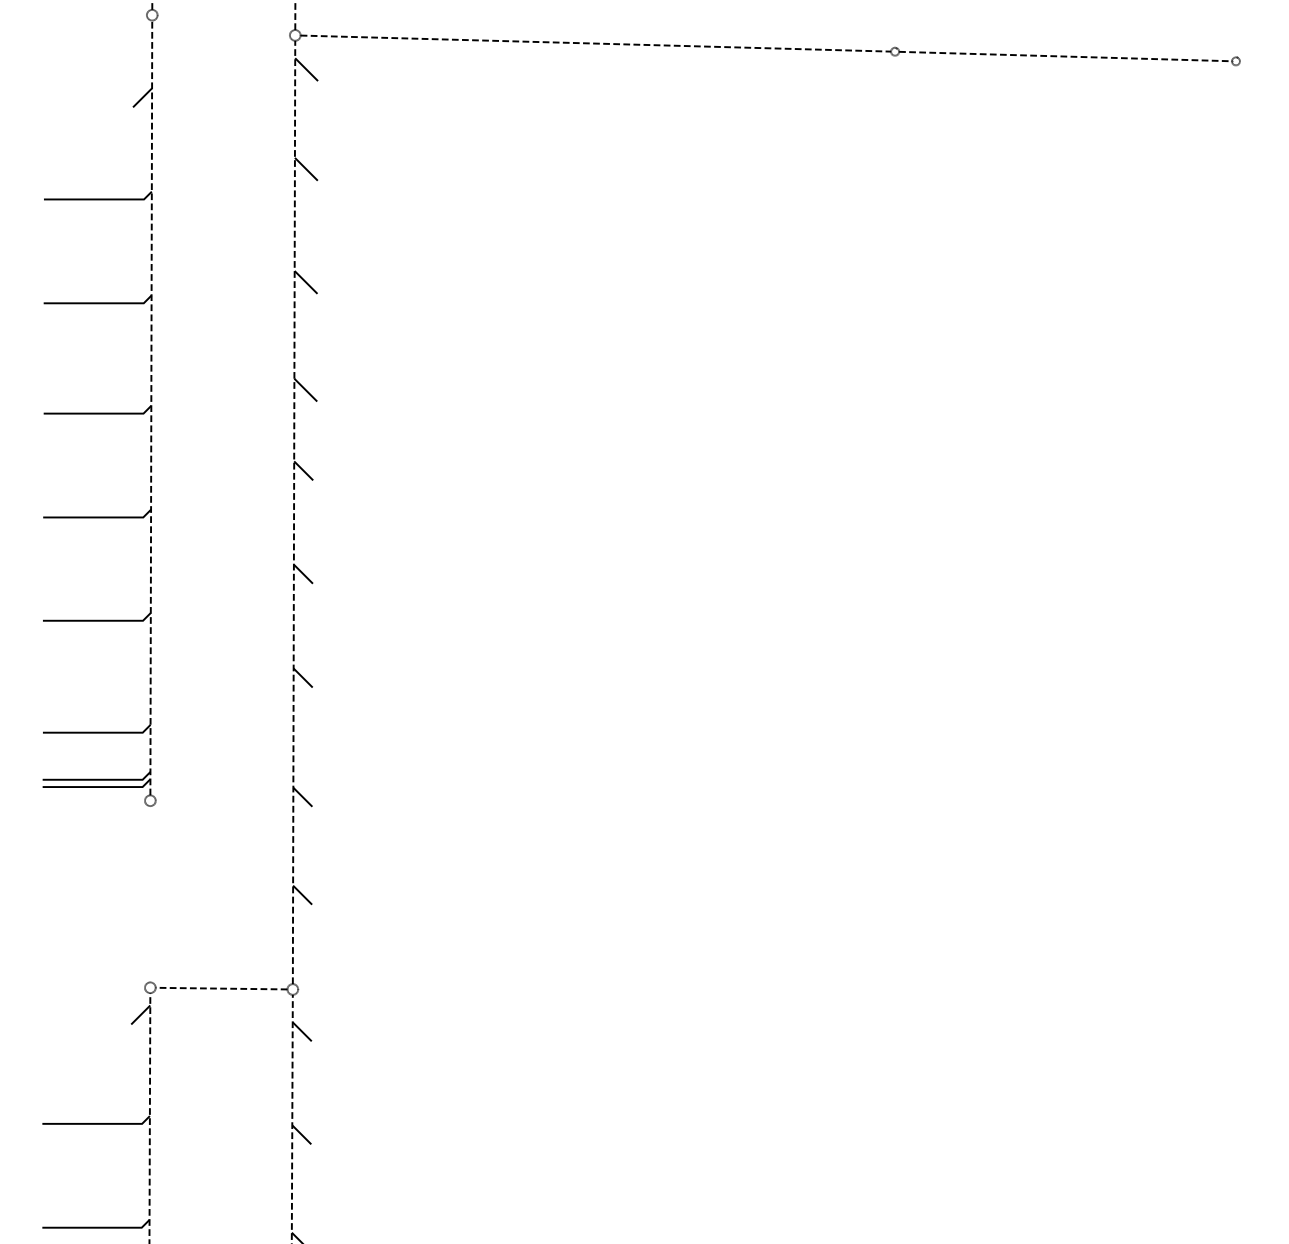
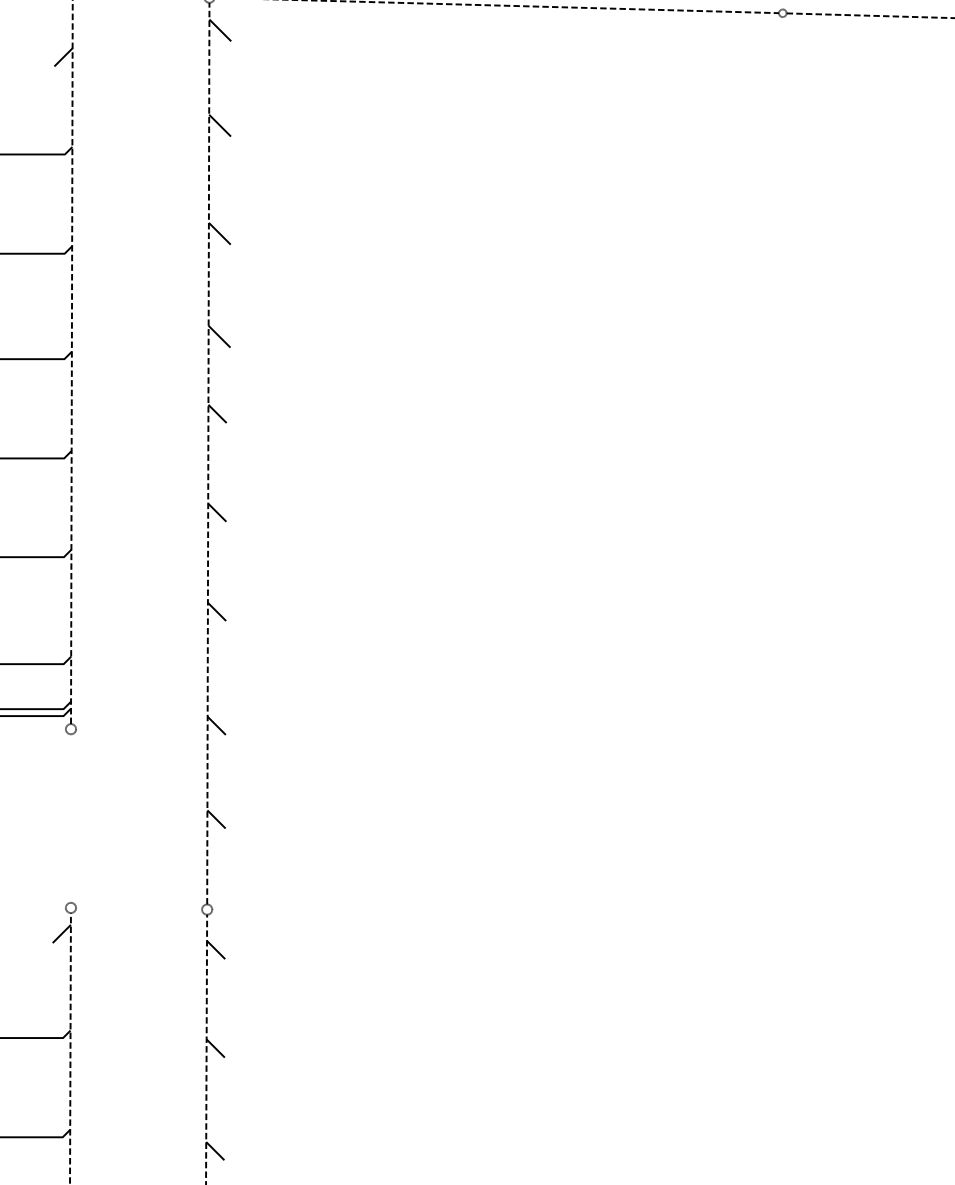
line: (221, 988) -> (138, 908), removed

